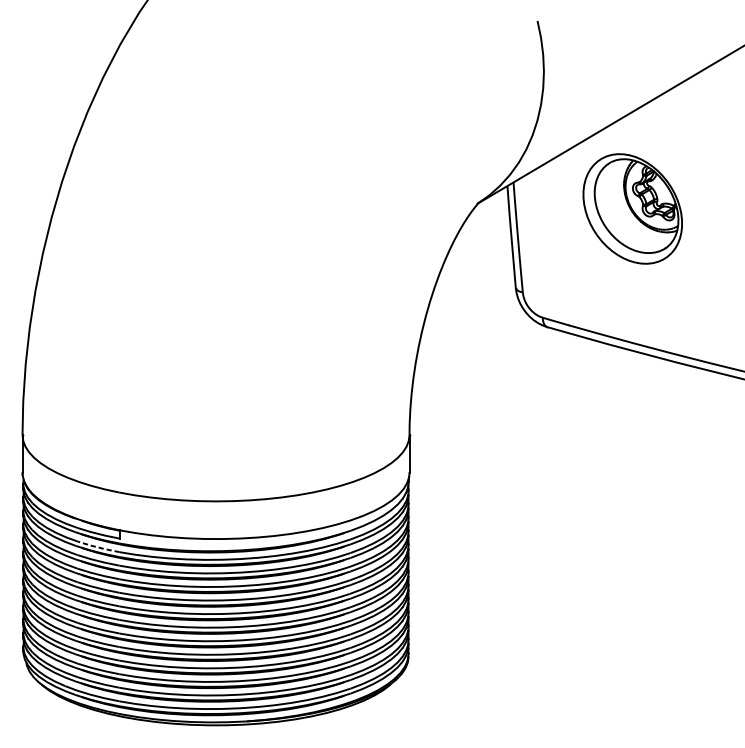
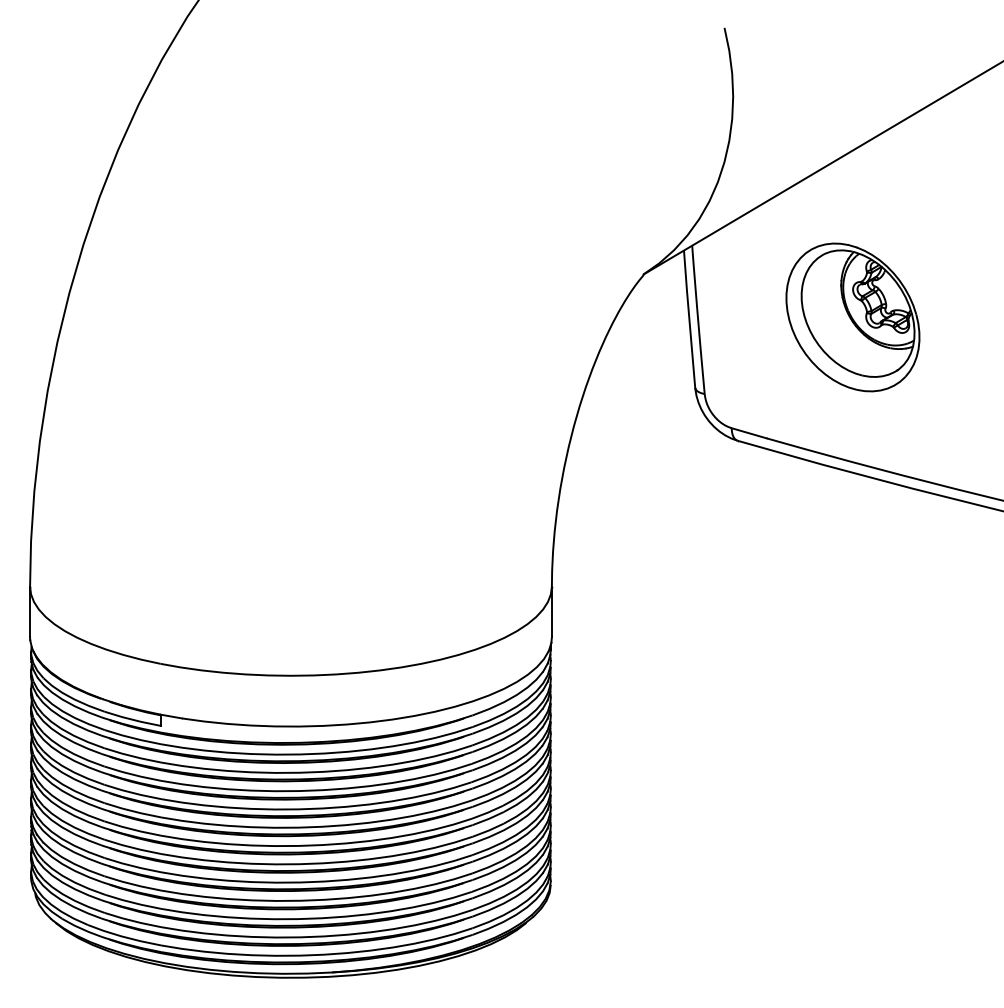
part: (632, 208) -> (852, 317), moved
line: (98, 547) -> (132, 738), dashed -> solid

